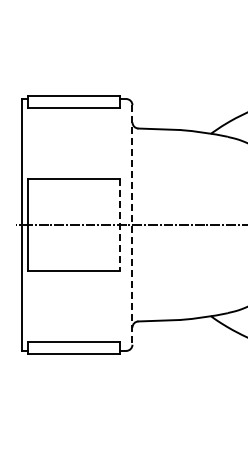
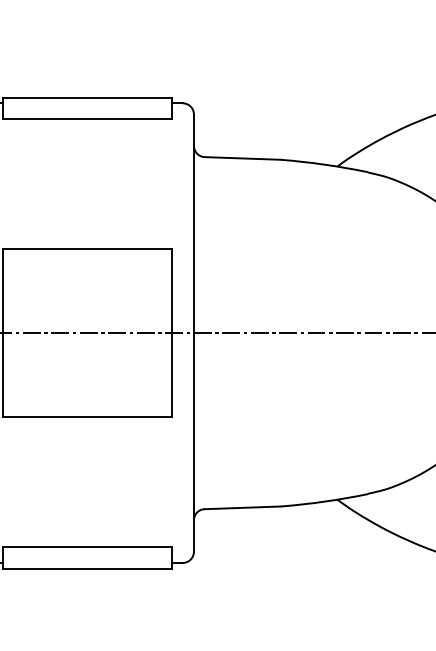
line: (132, 224) -> (193, 332), dashed -> solid
line: (120, 225) -> (172, 334), dashed -> solid

